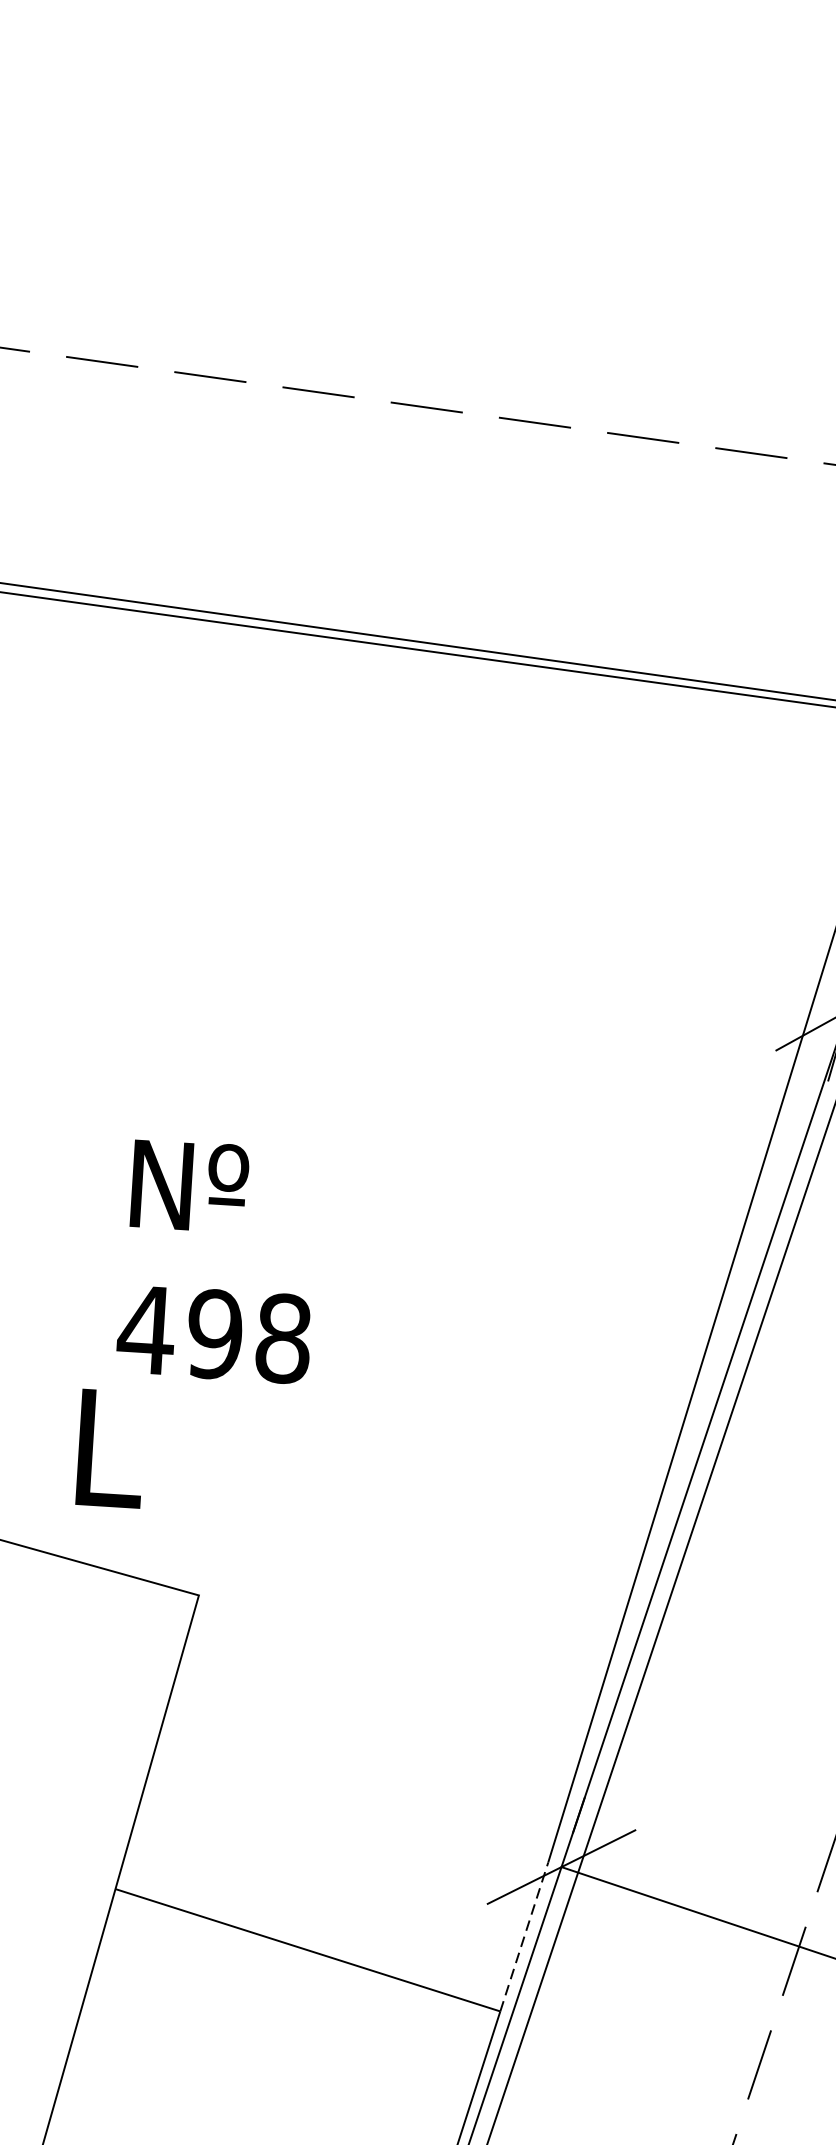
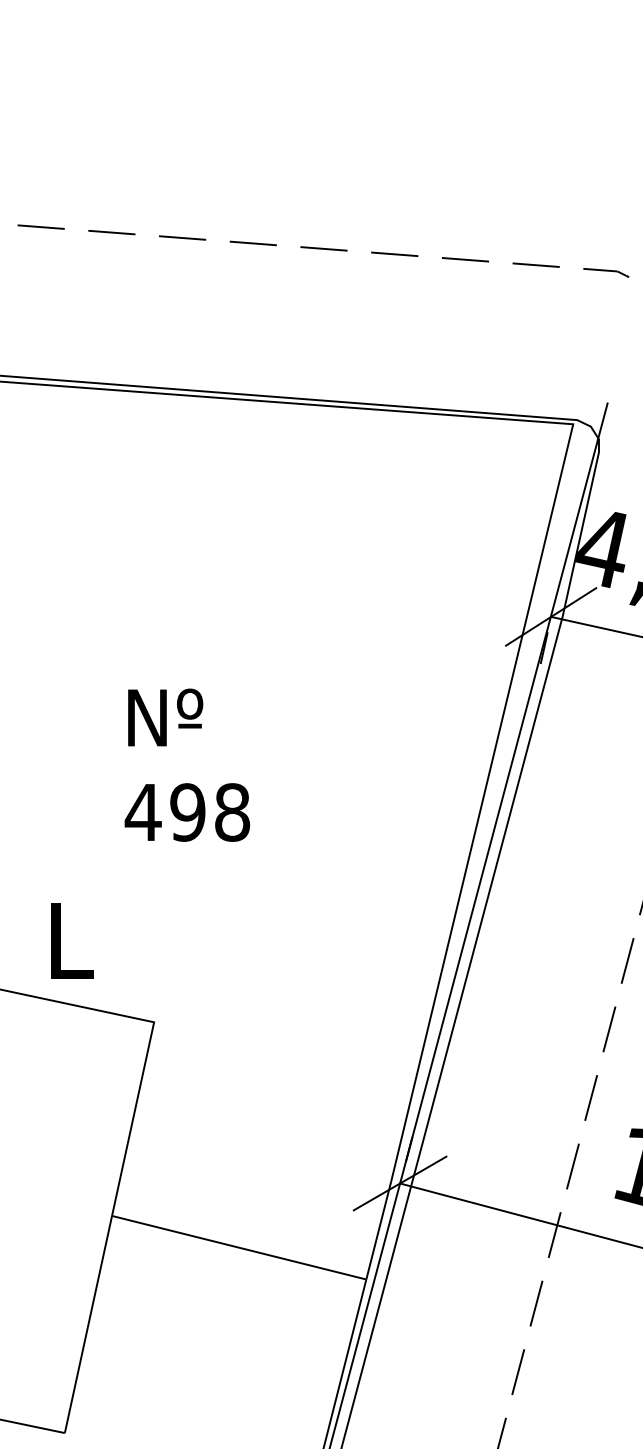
text: (219, 1260) -> (187, 764), moved
text: (111, 1448) -> (72, 940), moved
line: (523, 1937) -> (378, 1230), dashed -> solid

